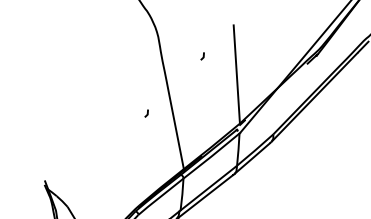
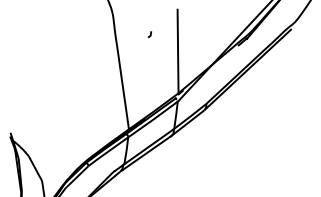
curve: (147, 113) -> (100, 80), removed

